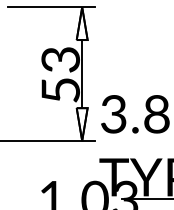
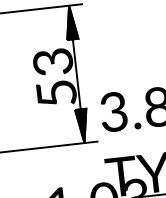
fill: (81, 23) -> (70, 22), added
fill: (81, 124) -> (81, 126), added

